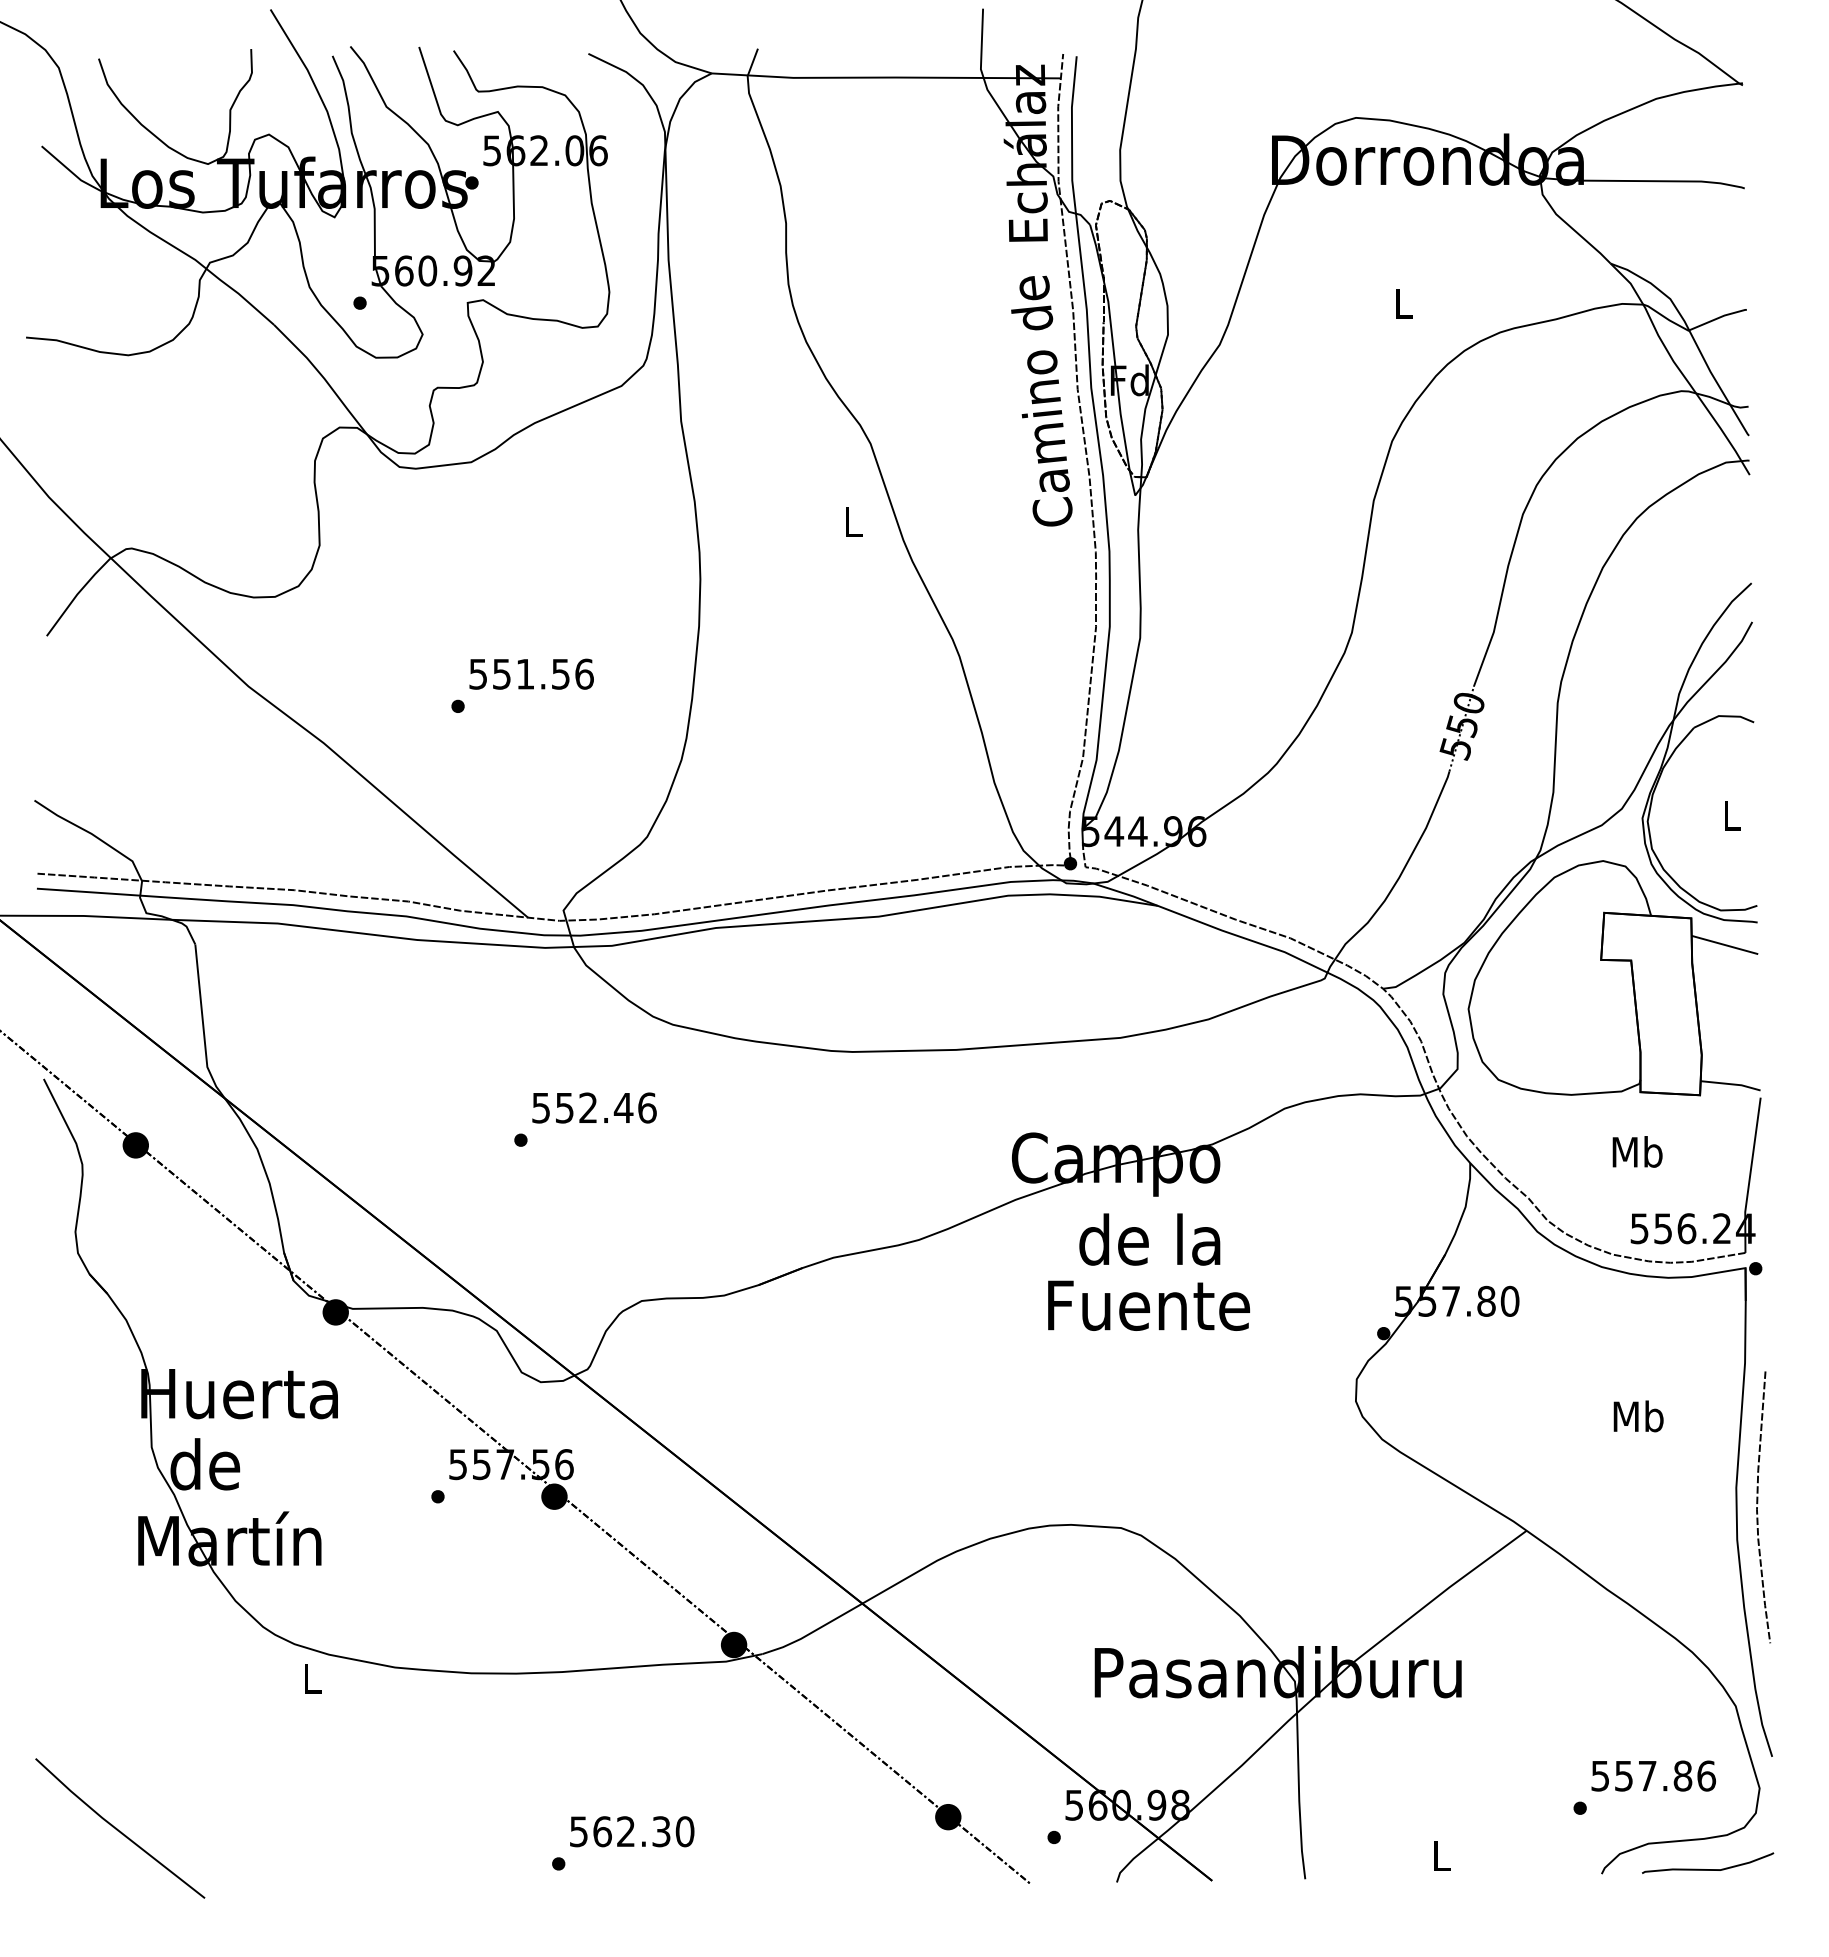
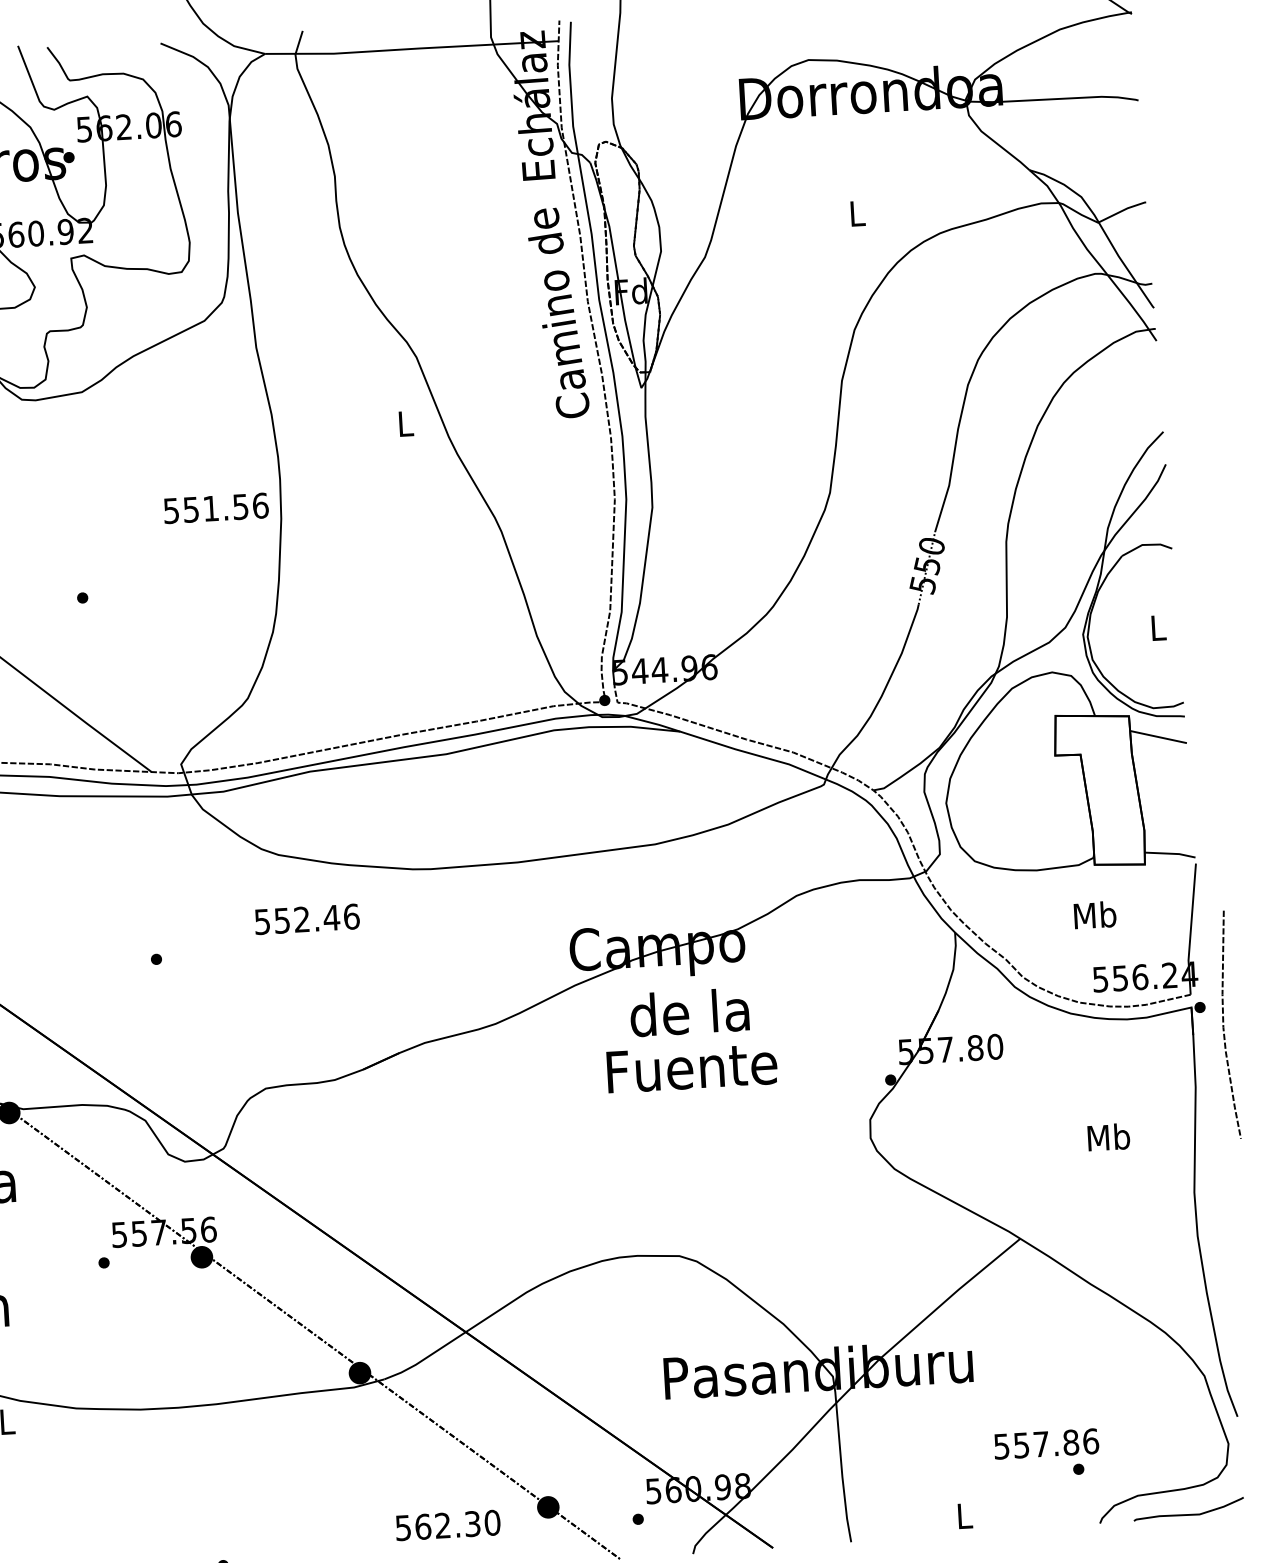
text: (531, 673) -> (216, 507), moved
text: (594, 1107) -> (307, 918), moved
curve: (1757, 1507) -> (1223, 1025), moved
text: (1653, 1775) -> (1046, 1443), moved
text: (632, 1831) -> (448, 1525), moved

